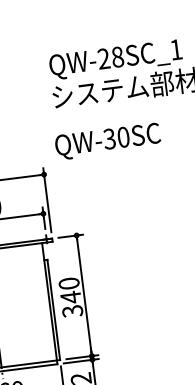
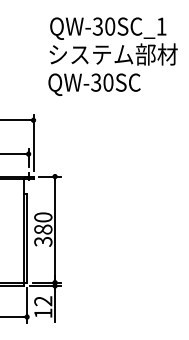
text: (110, 57) -> (103, 26), QW-28SC_1 -> QW-30SC_1
text: (107, 141) -> (94, 84), moved
text: (71, 297) -> (43, 229), 340 -> 380

